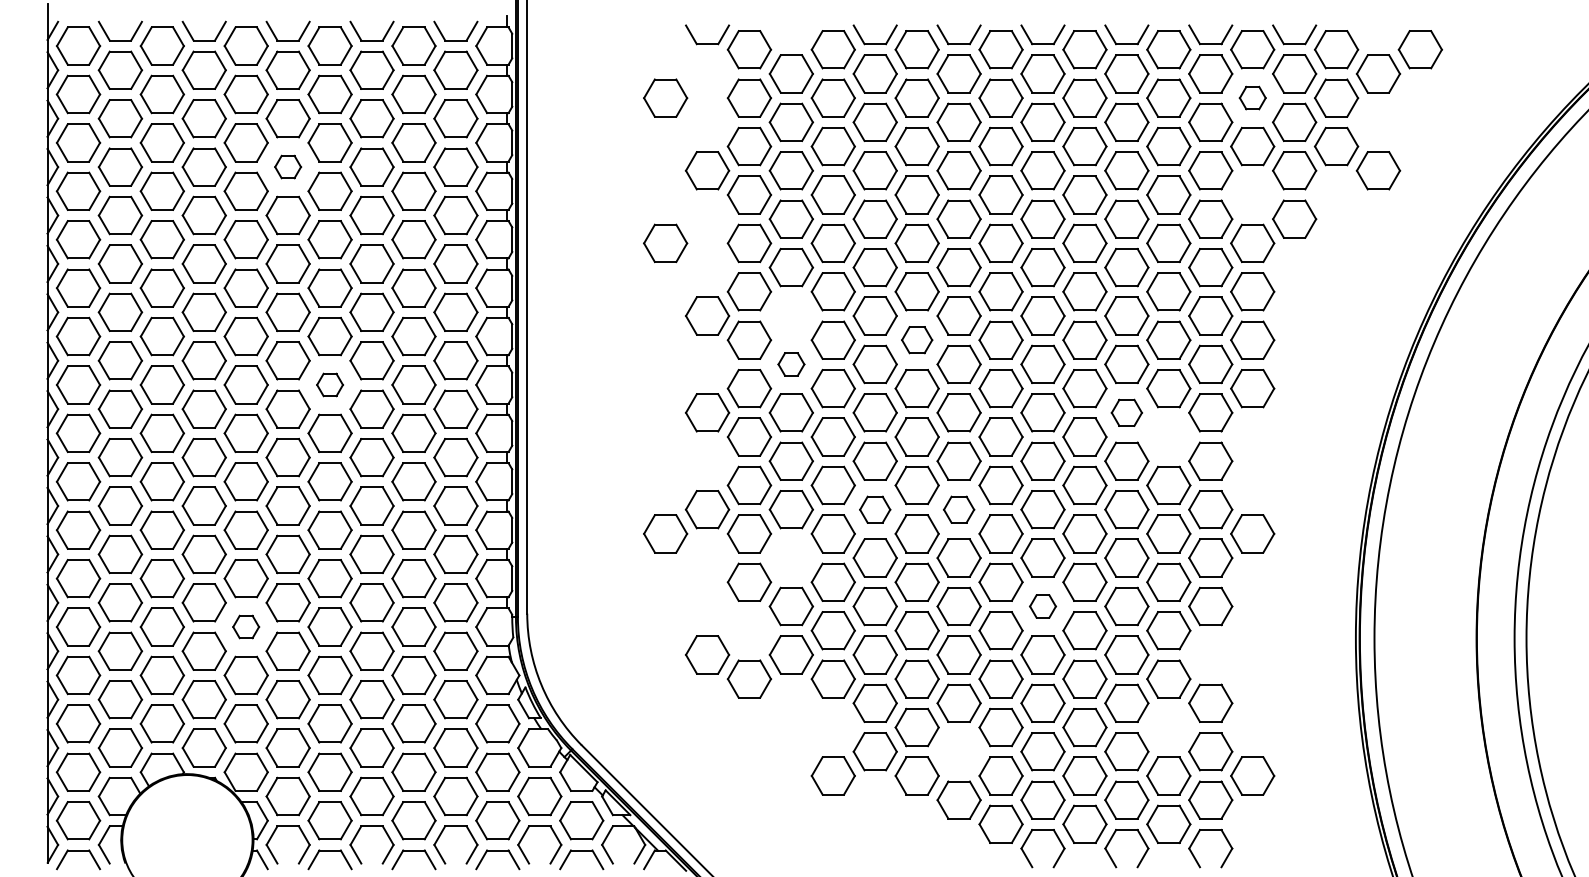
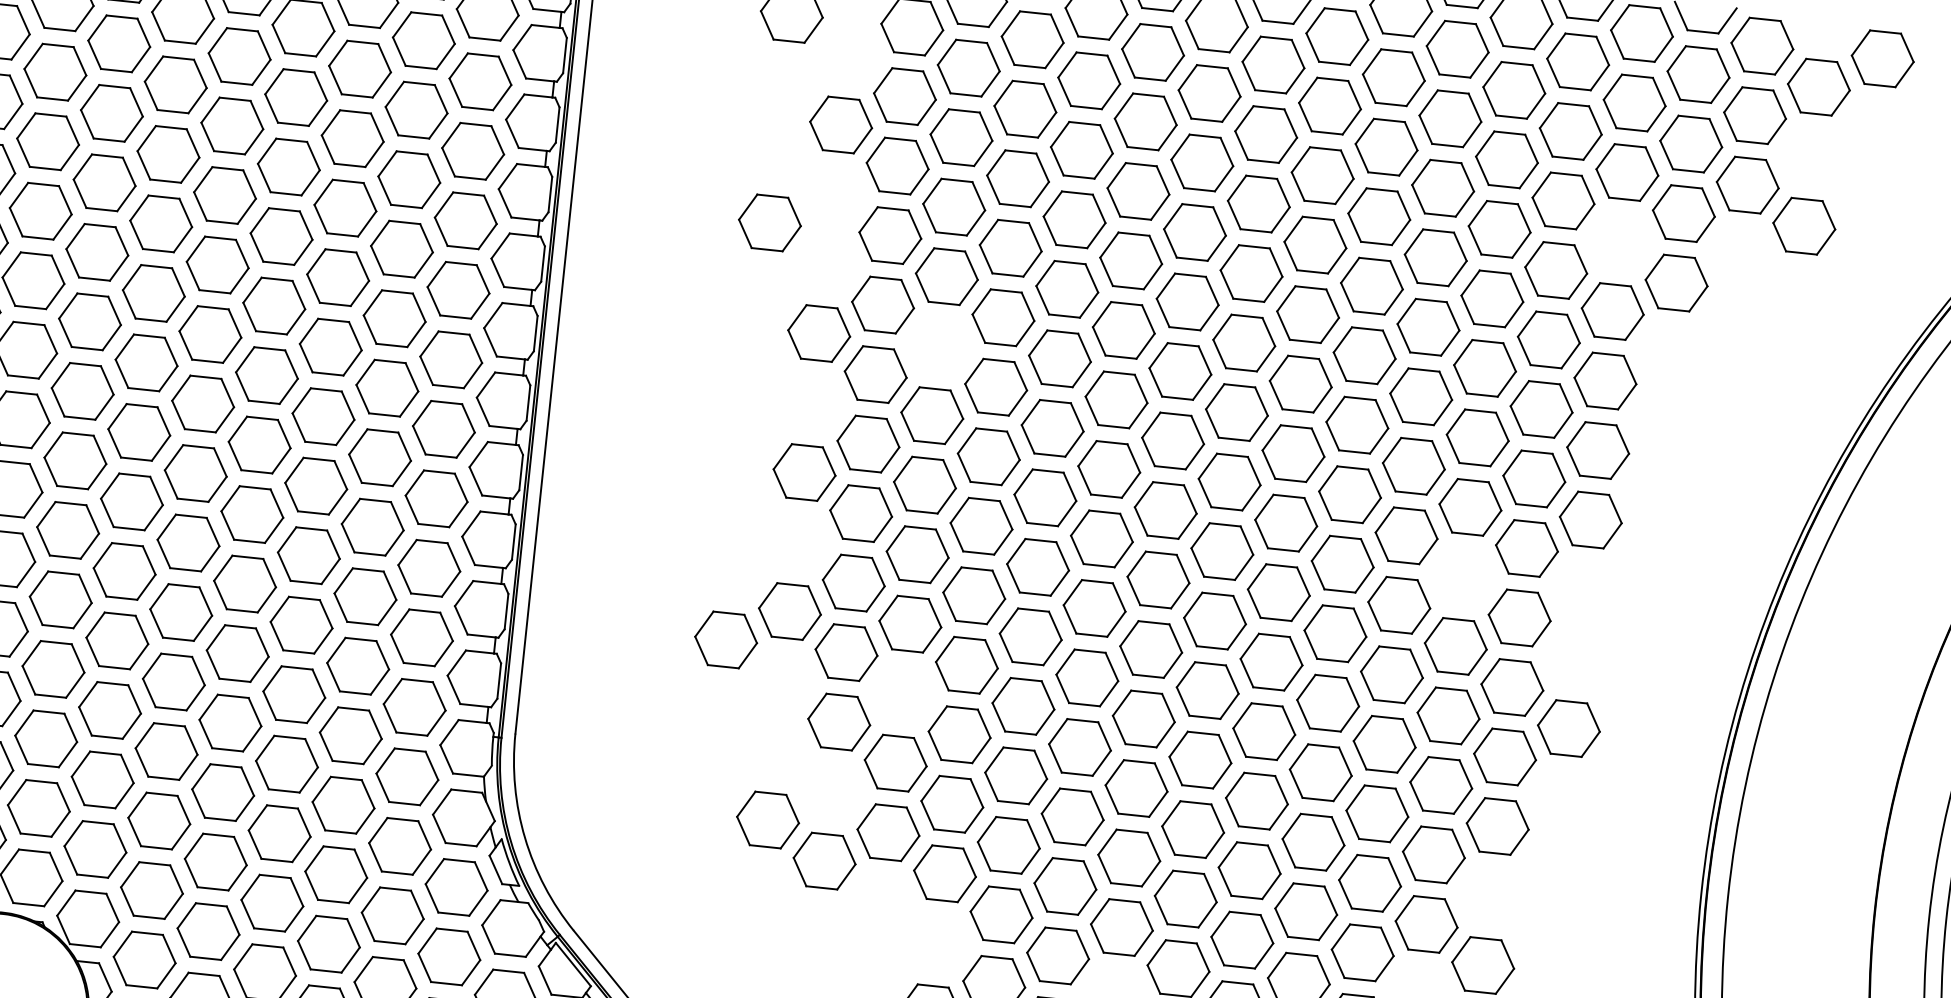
part: (1252, 97) -> (1634, 102), size x1.67
part: (287, 166) -> (238, 55), size x1.67
part: (916, 339) -> (1115, 398), size x1.43
part: (791, 364) -> (932, 415), size x1.67
part: (329, 384) -> (266, 374), size x1.67
part: (1126, 412) -> (1406, 535), size x1.43
part: (874, 509) -> (1029, 636), size x1.43
part: (958, 509) -> (1150, 649), size x1.43
part: (1042, 606) -> (1256, 801), size x1.67
part: (245, 626) -> (109, 709), size x1.67

